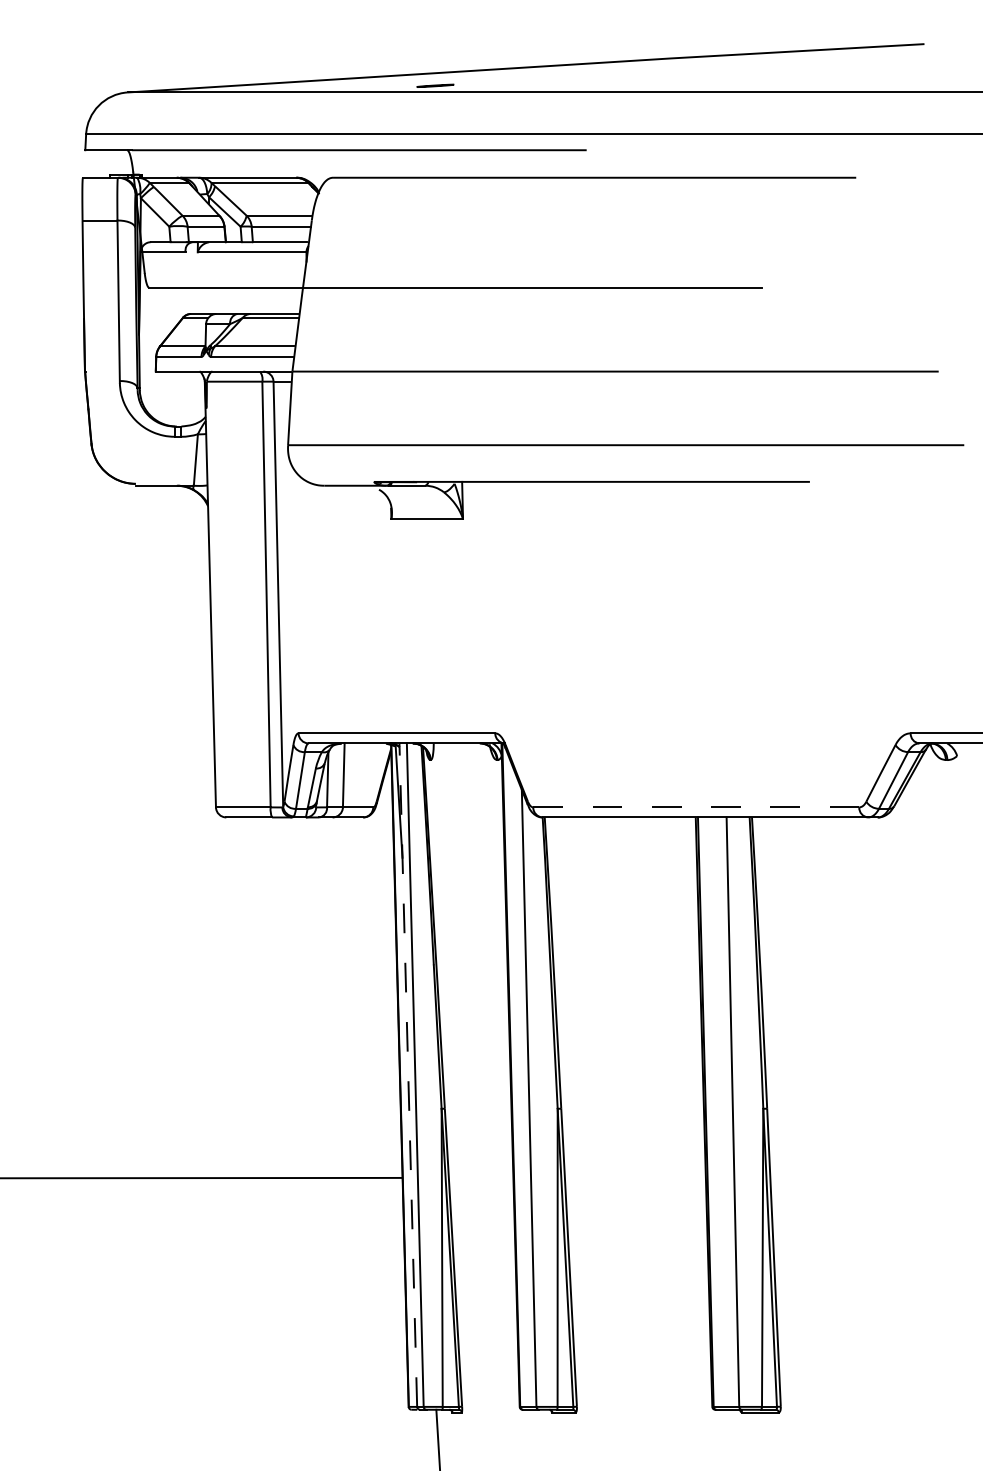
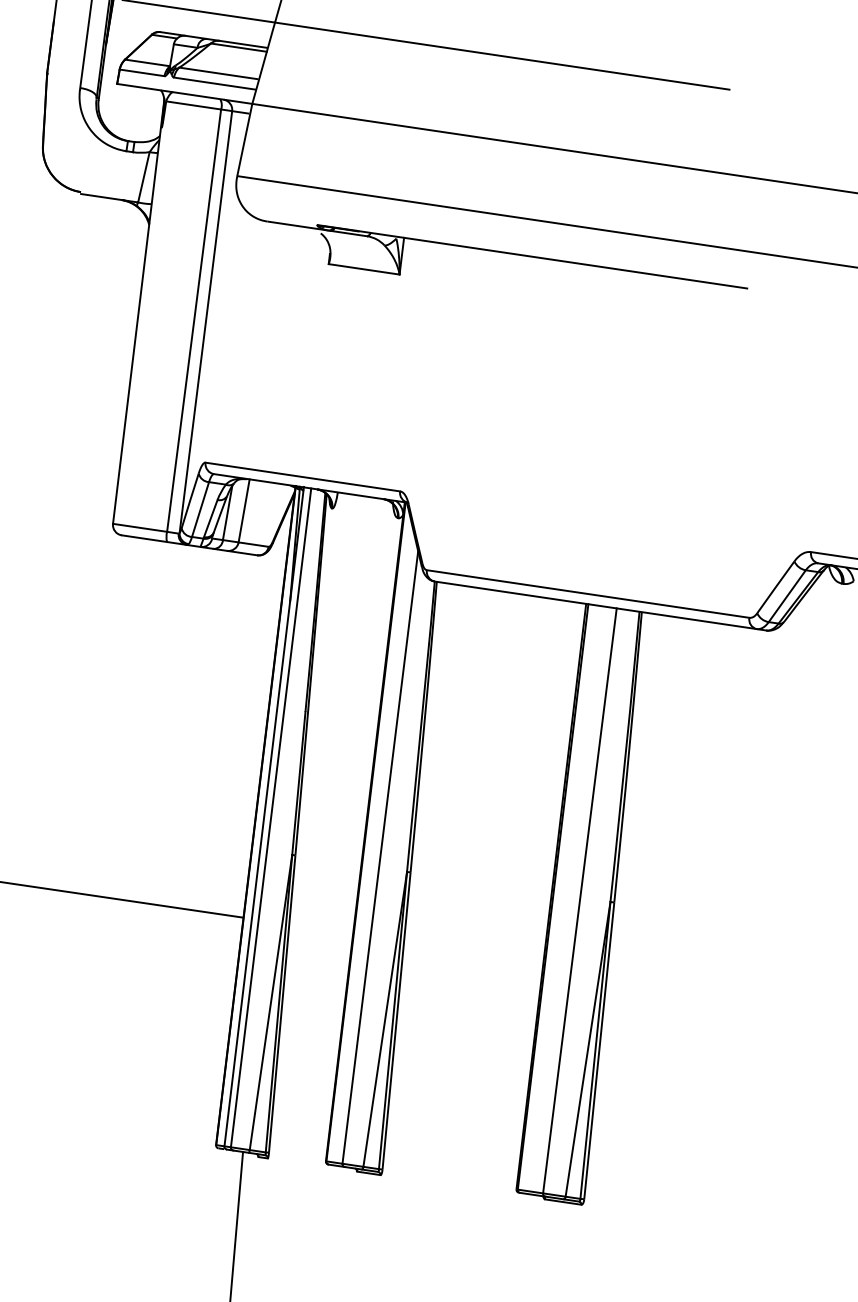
line: (695, 807) -> (587, 594), dashed -> solid
line: (408, 1074) -> (264, 816), dashed -> solid

